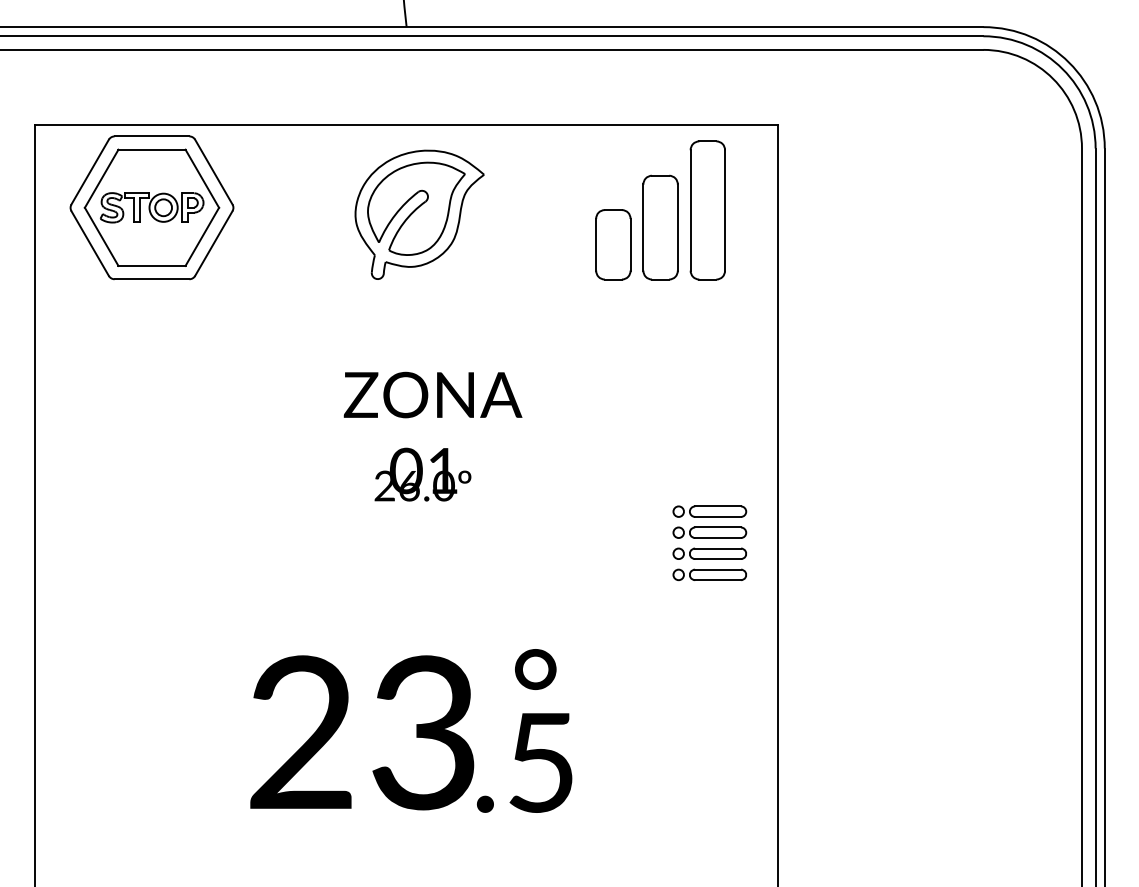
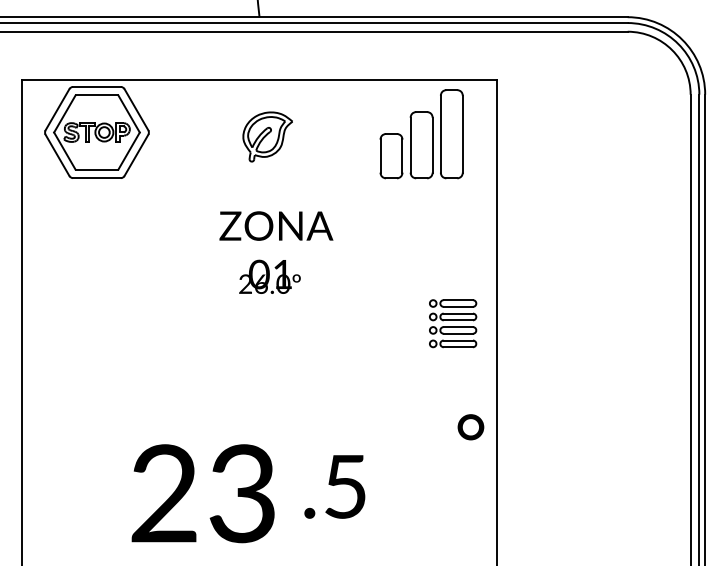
part: (419, 214) -> (267, 136), size x0.6
text: (433, 436) -> (276, 252), moved
part: (710, 542) -> (453, 323), moved
text: (535, 669) -> (470, 427), moved
text: (361, 732) -> (202, 493), moved

